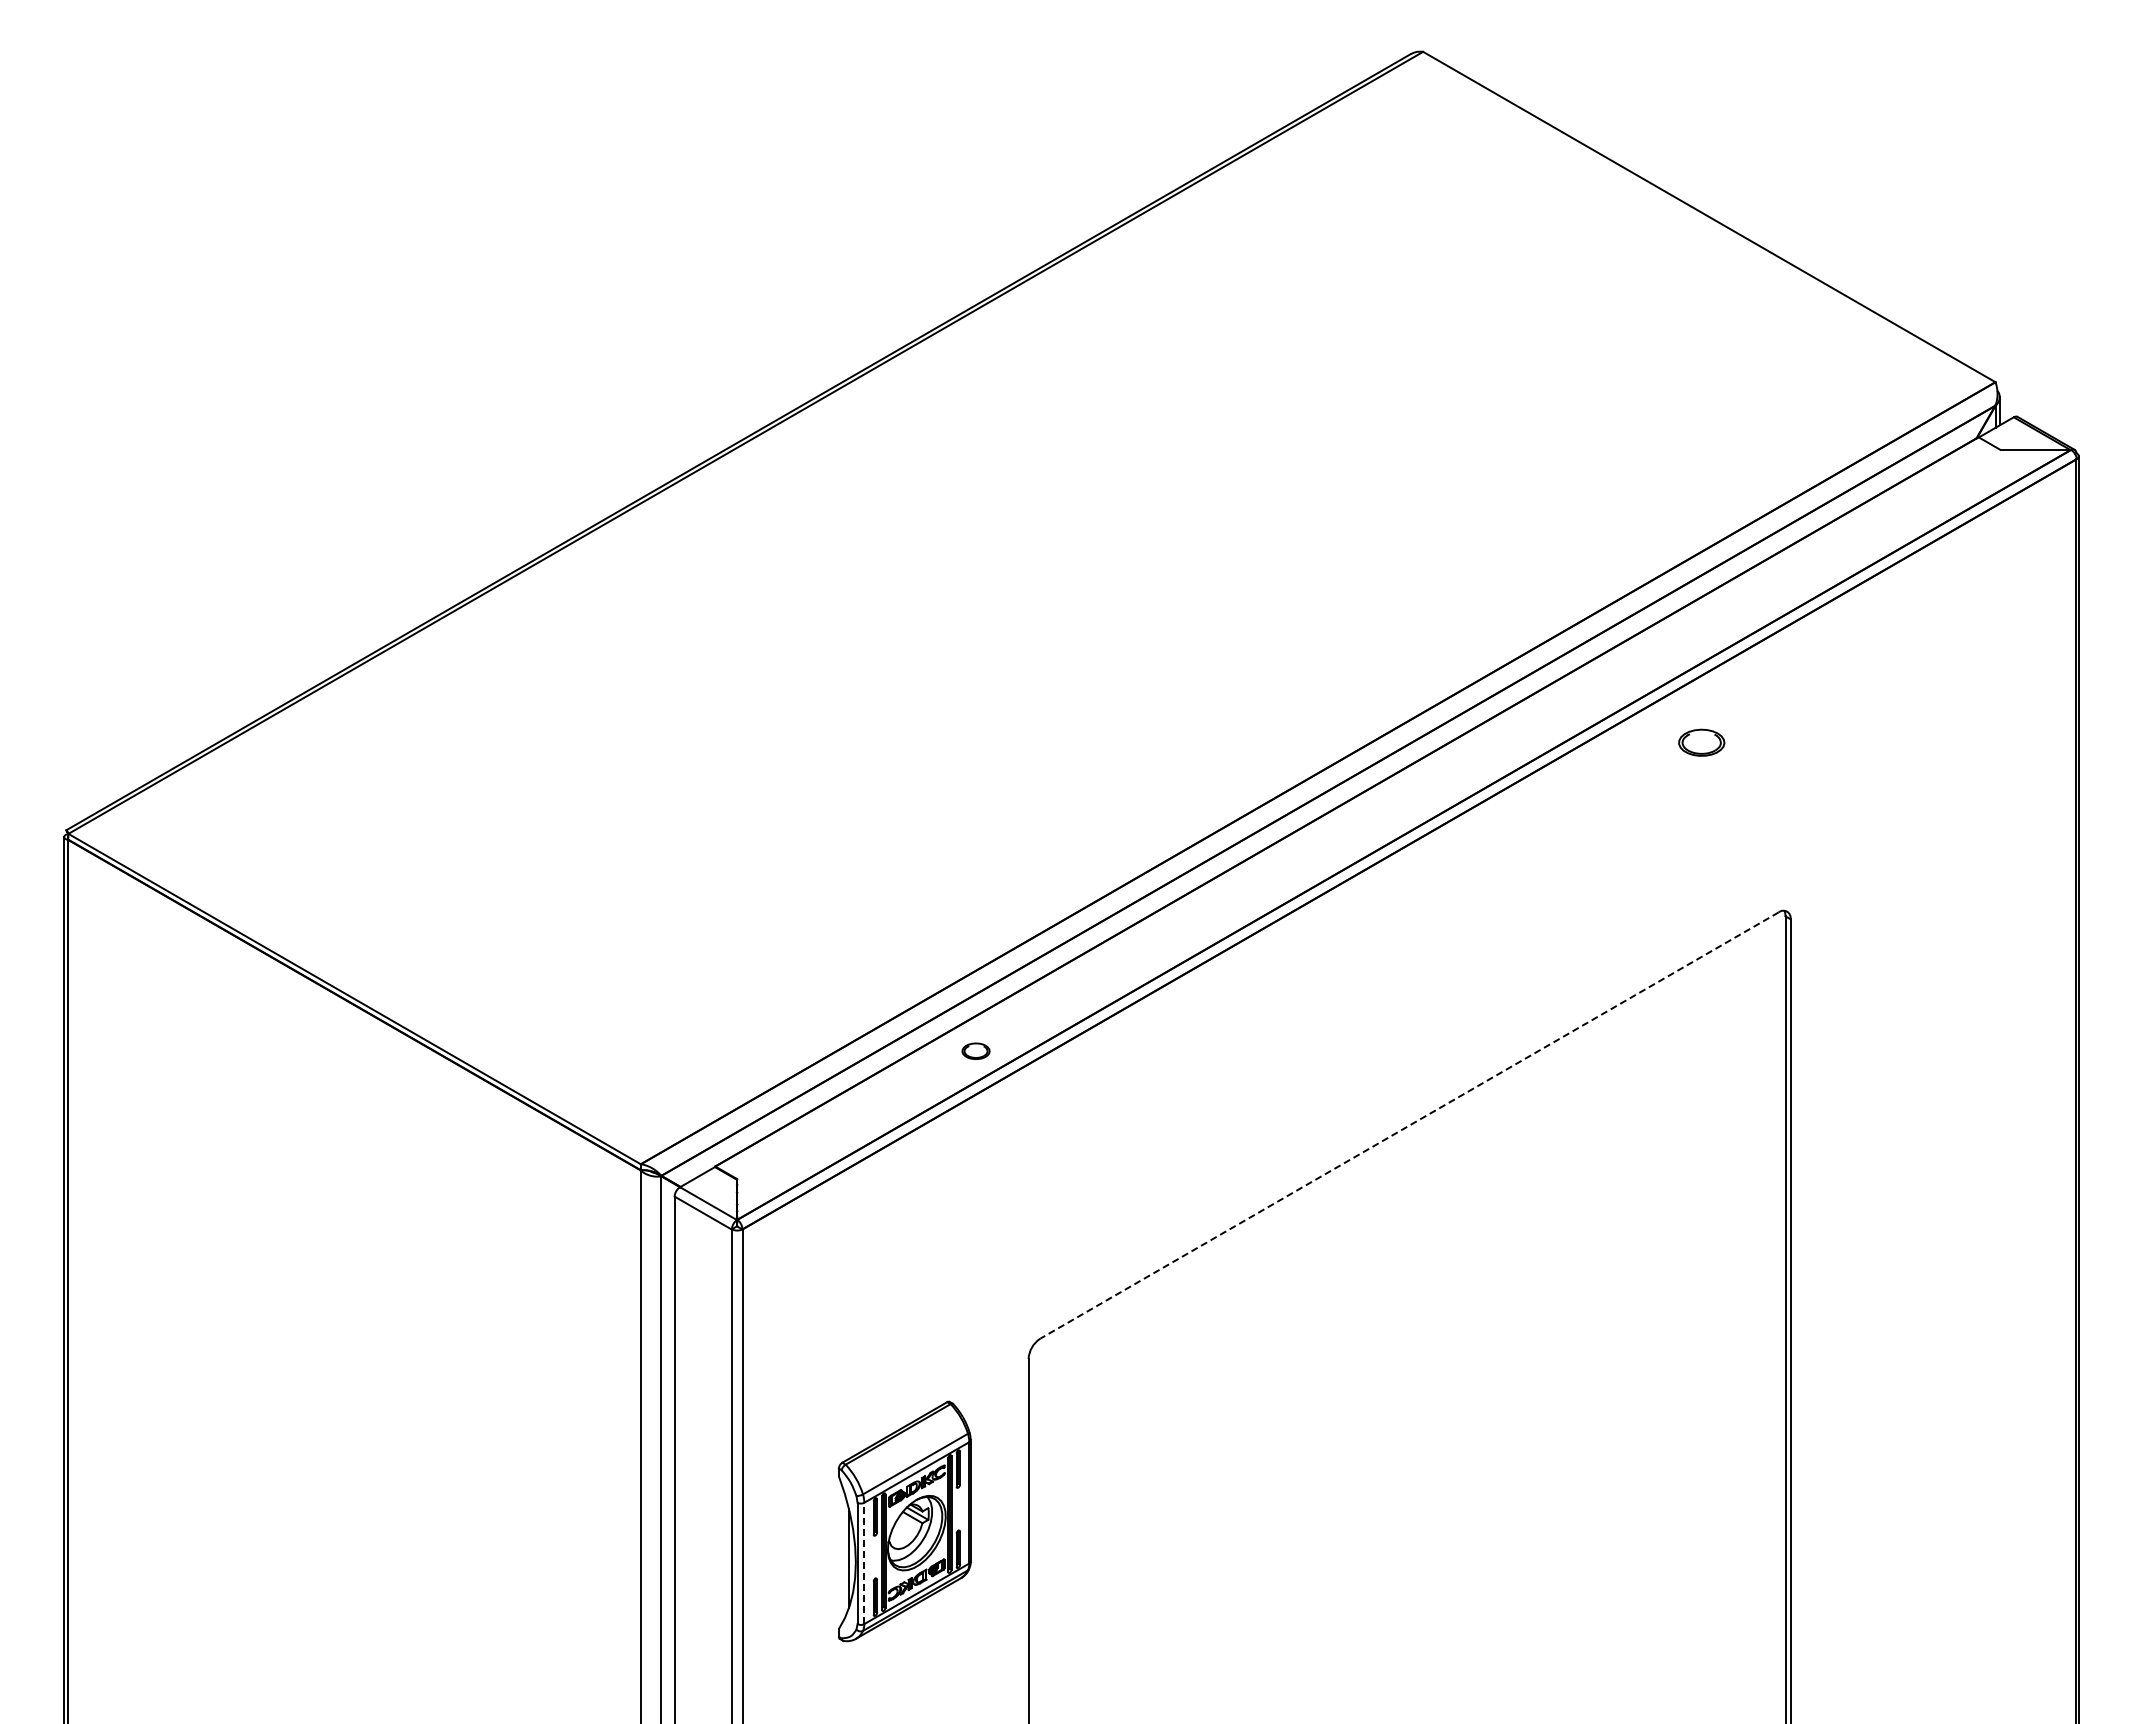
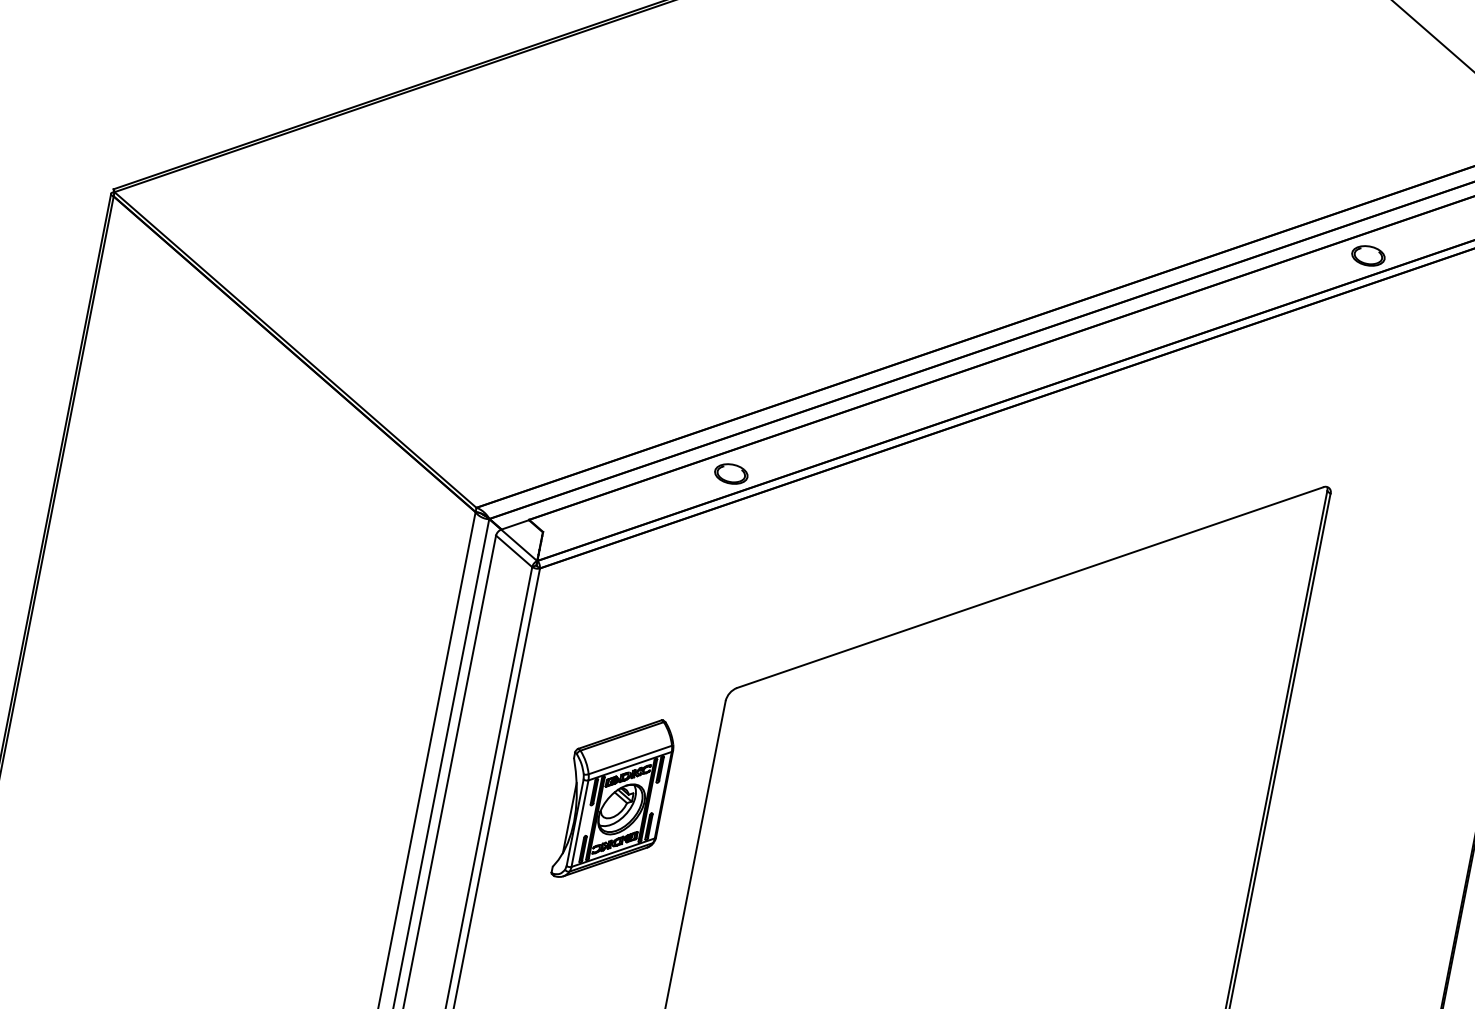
part: (1701, 742) -> (1368, 255), moved
part: (975, 1051) -> (730, 474), size x1.67
line: (1409, 1125) -> (1029, 587), dashed -> solid
line: (864, 1563) -> (580, 823), dashed -> solid

